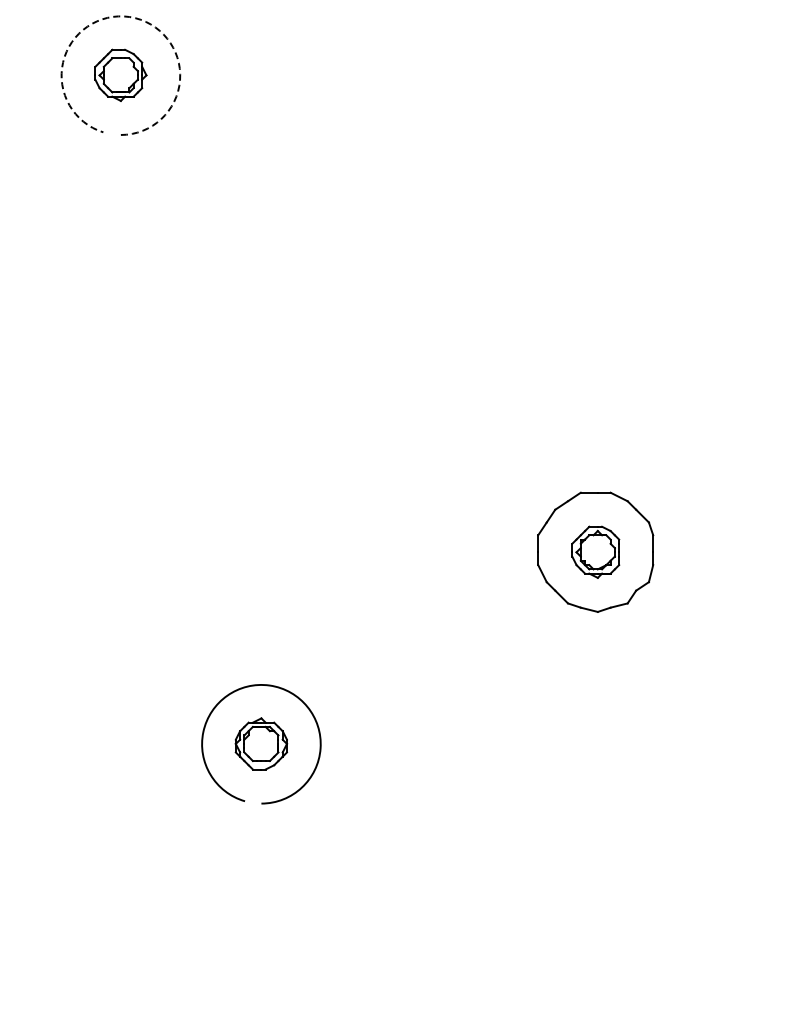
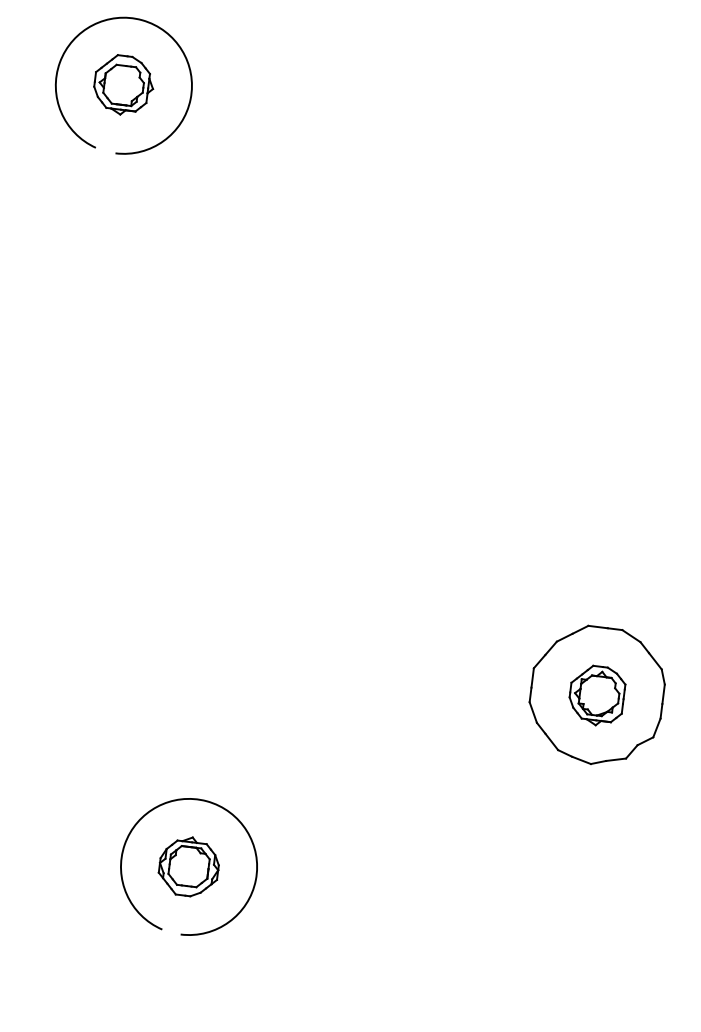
arc: (129, 17) -> (141, 20), dashed -> solid

